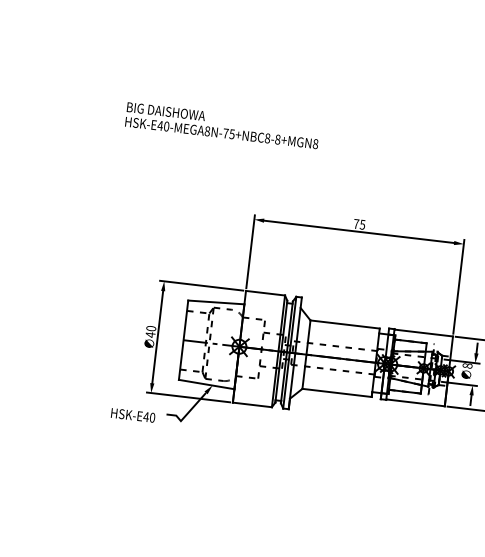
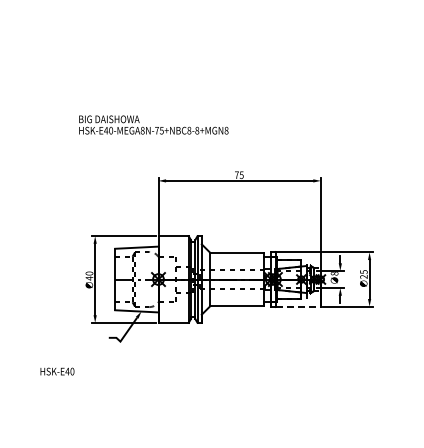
text: (222, 124) -> (153, 124), moved
line: (415, 402) -> (298, 306), solid -> dashed
text: (133, 415) -> (57, 371), moved

